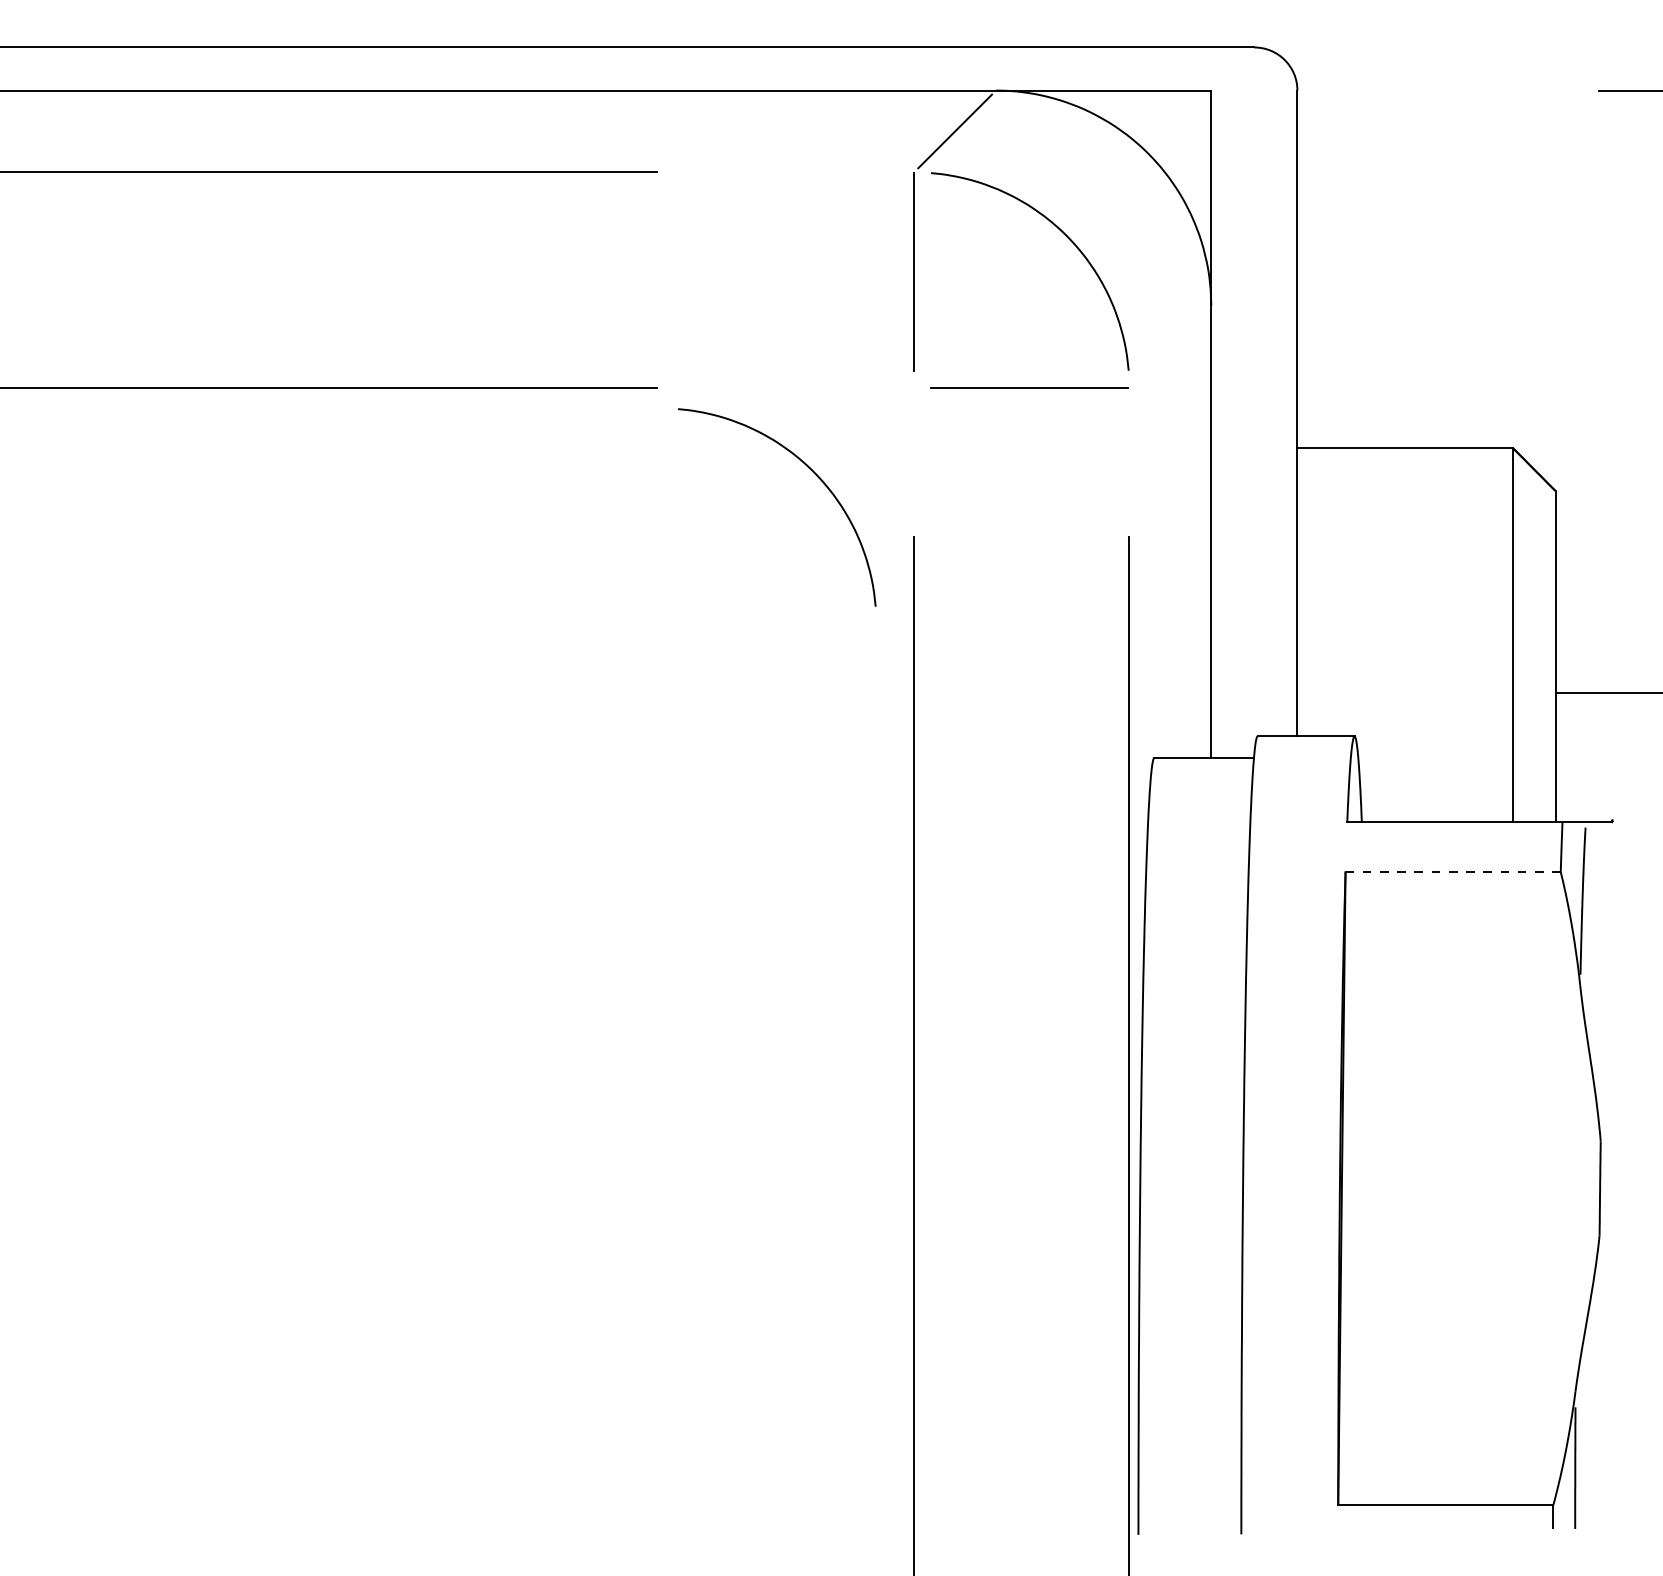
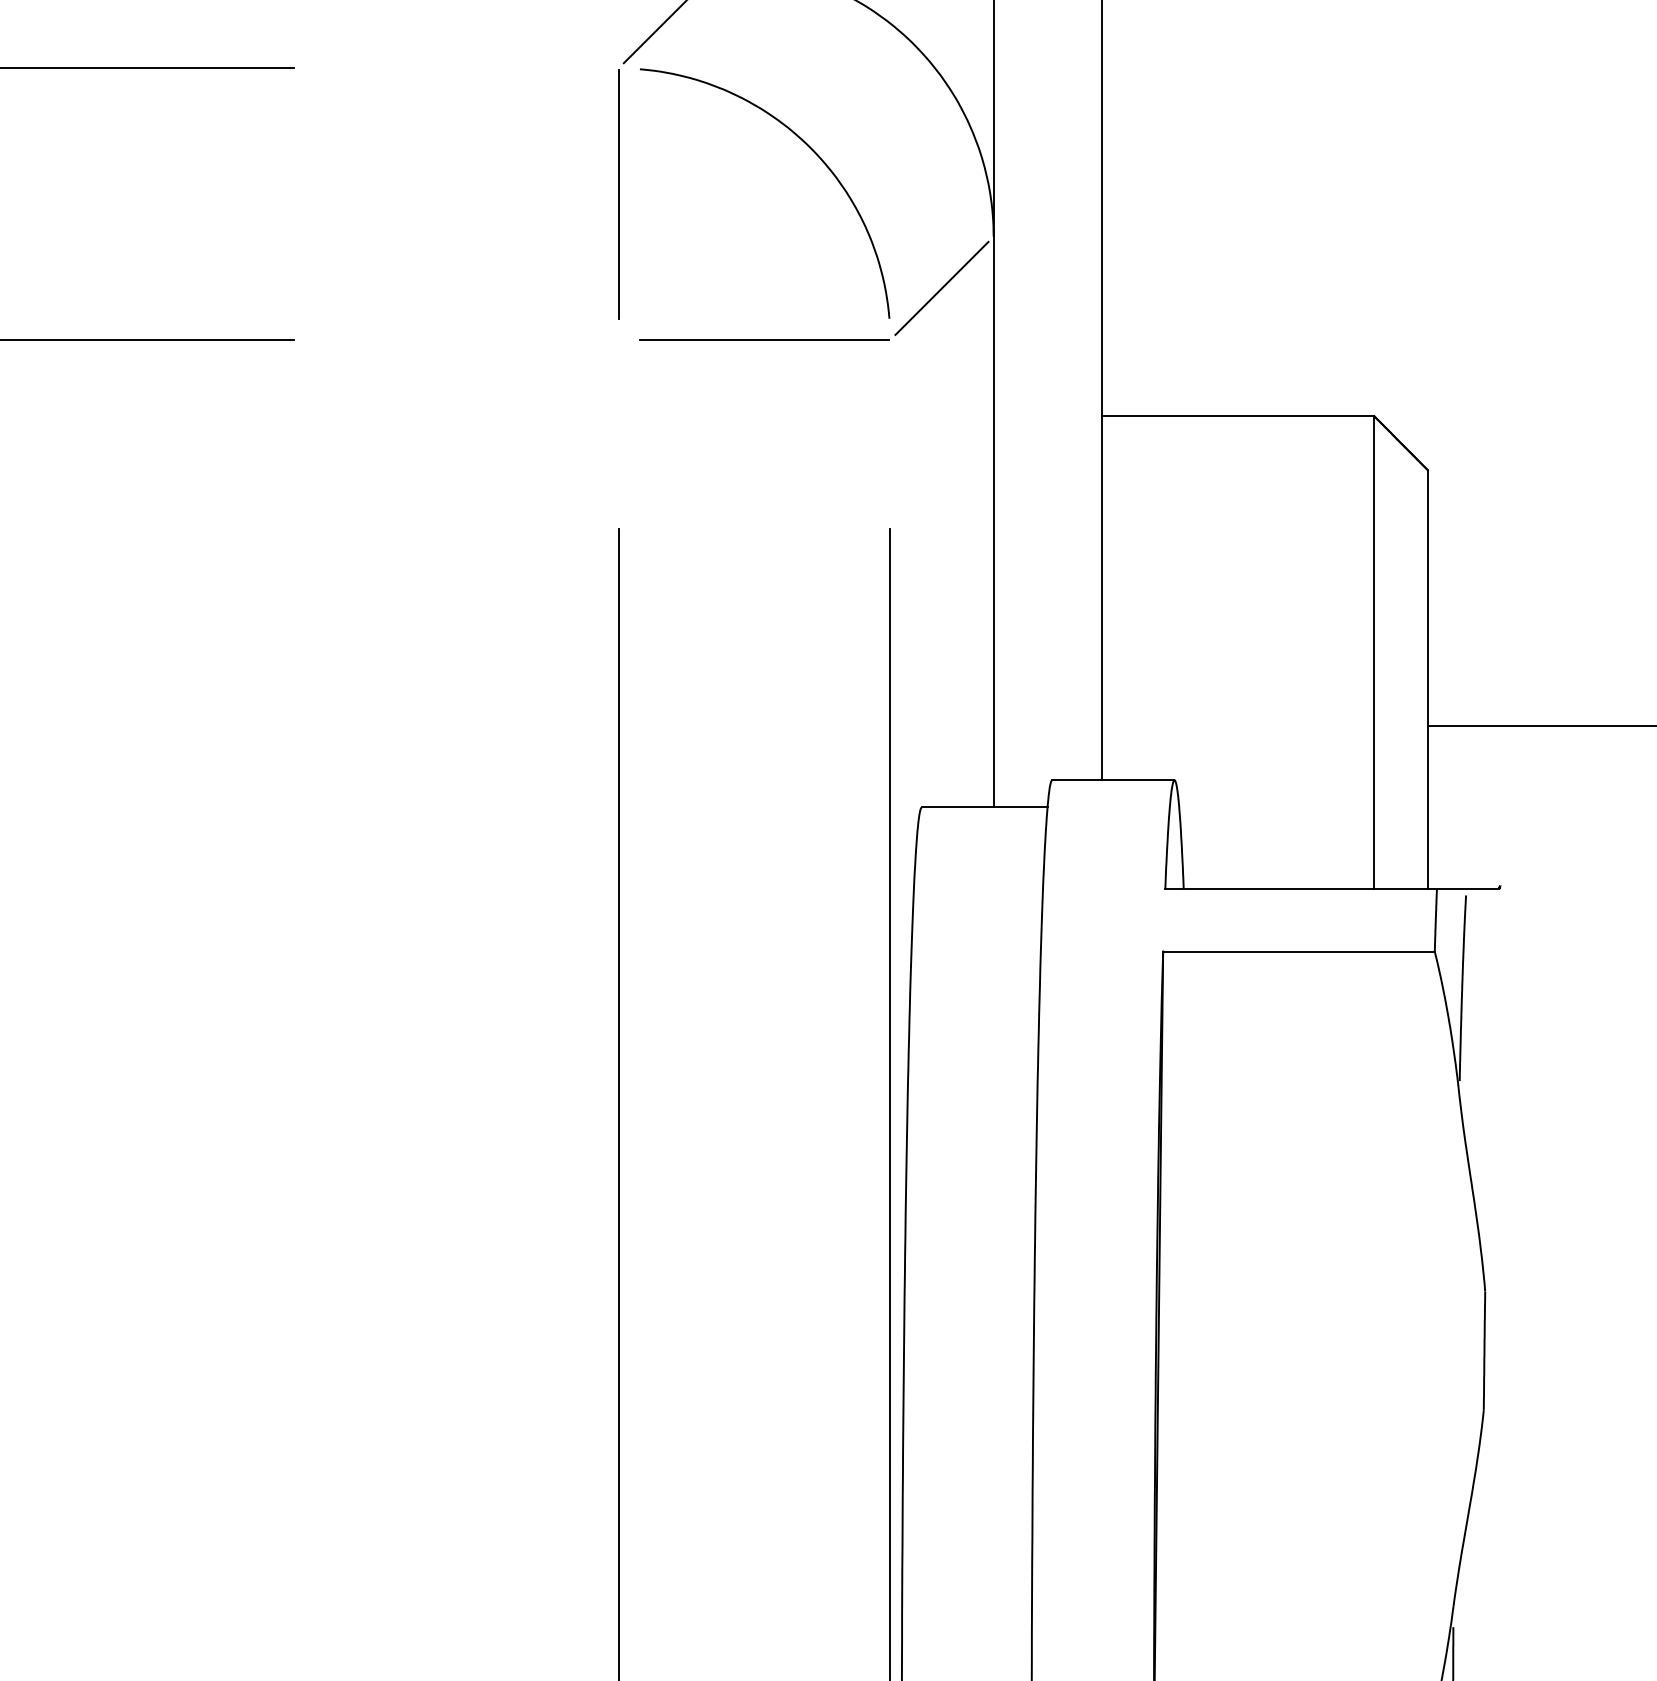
line: (1170, 346) -> (942, 288), added
curve: (812, 472) -> (490, 447), removed
line: (1453, 872) -> (1299, 952), dashed -> solid

